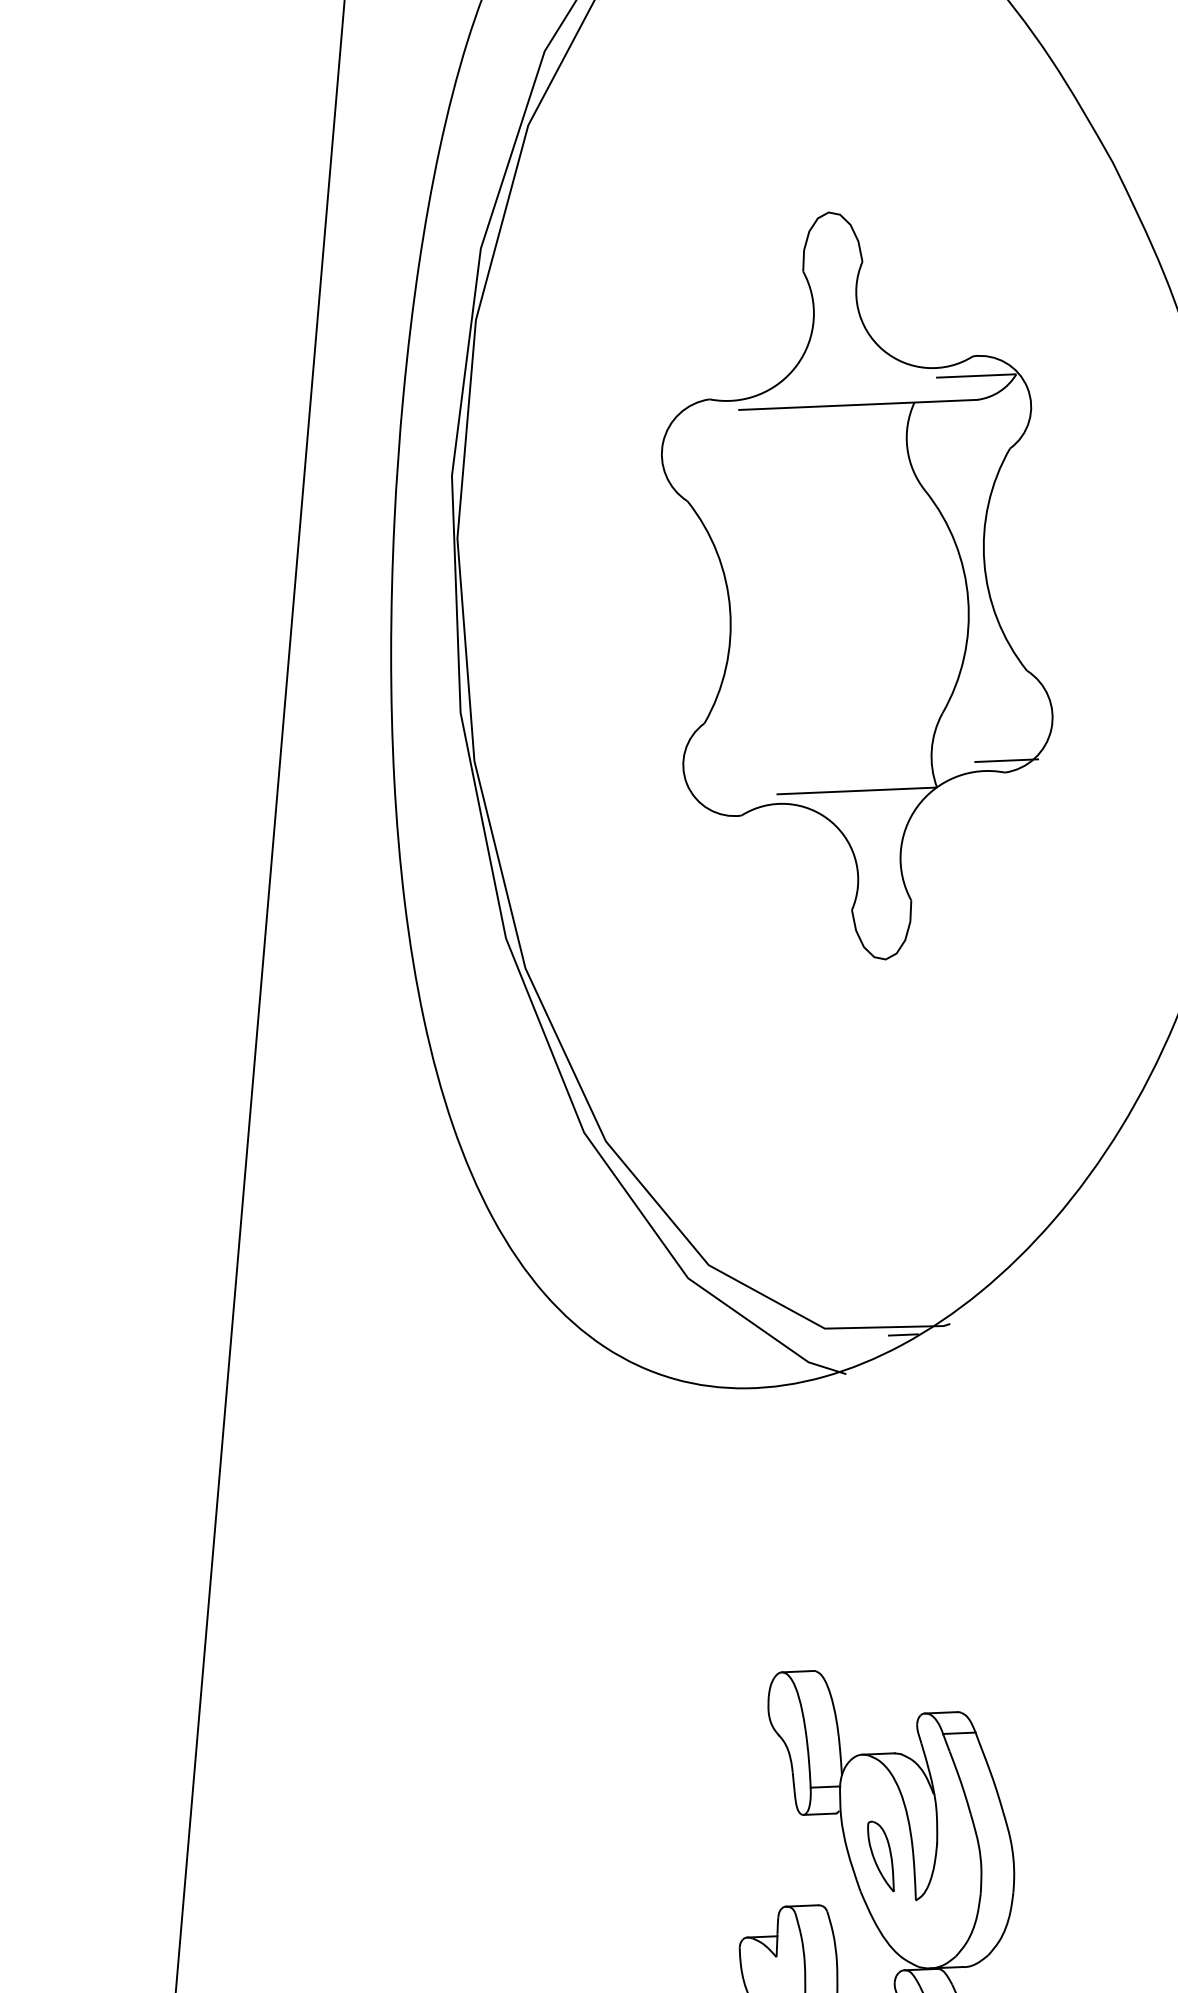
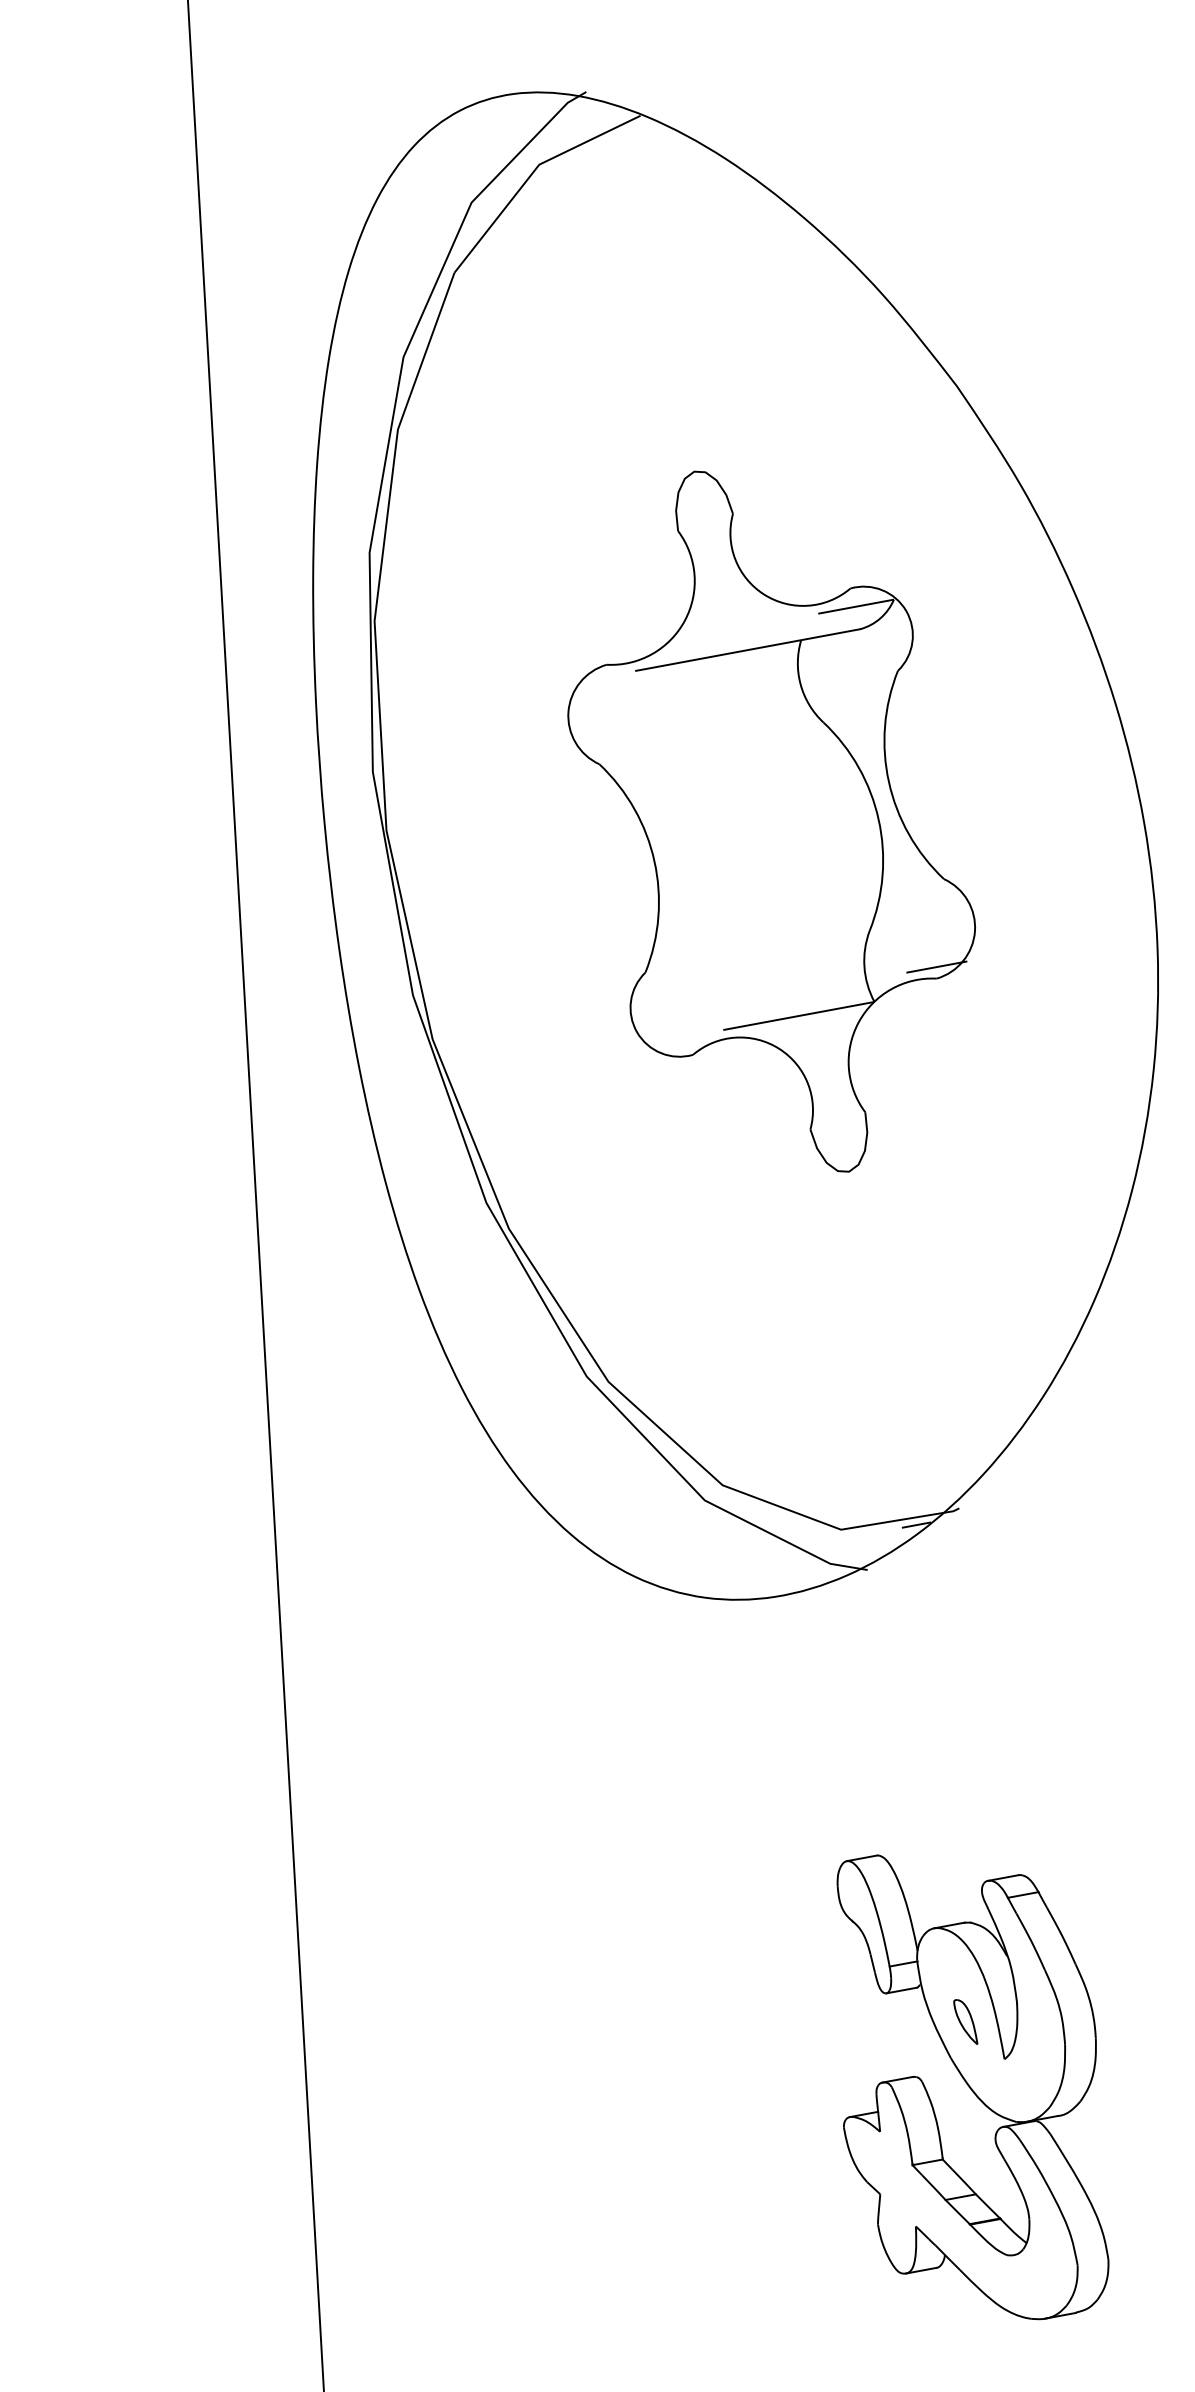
part: (881, 1855) -> (965, 2021), size x0.7

